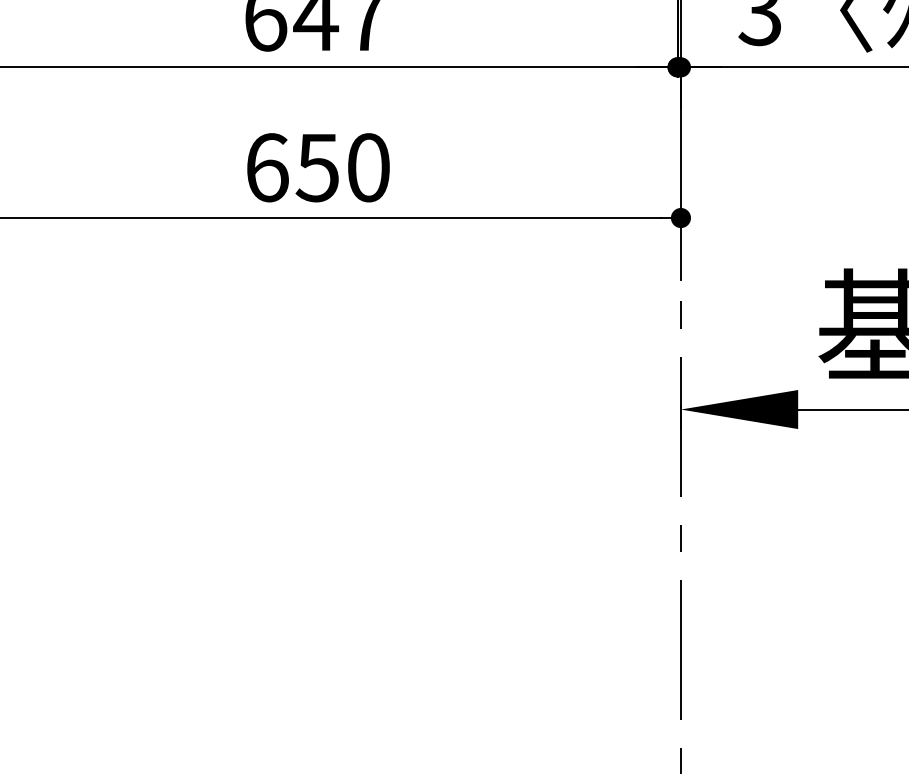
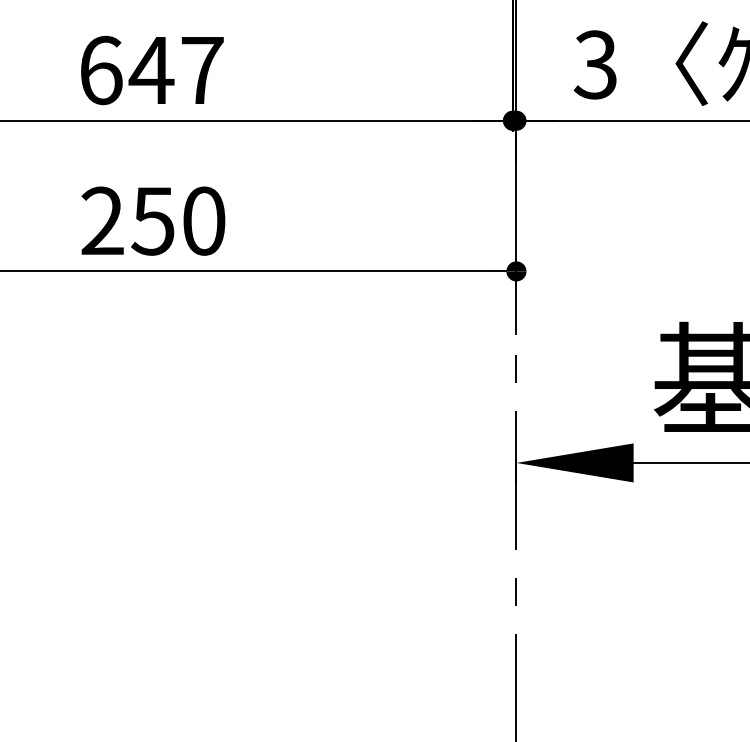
text: (267, 167) -> (102, 220), 650 -> 250

